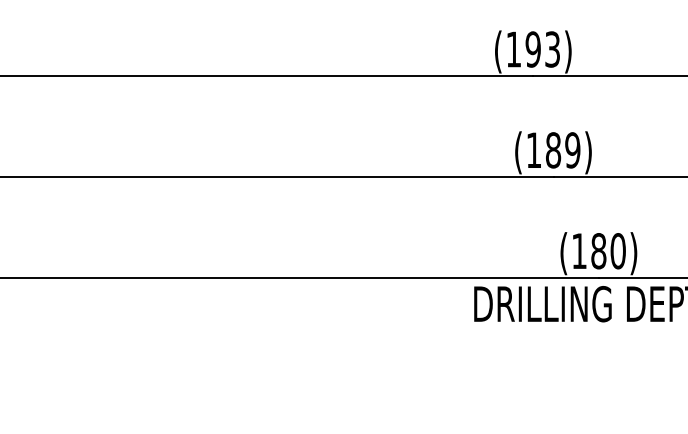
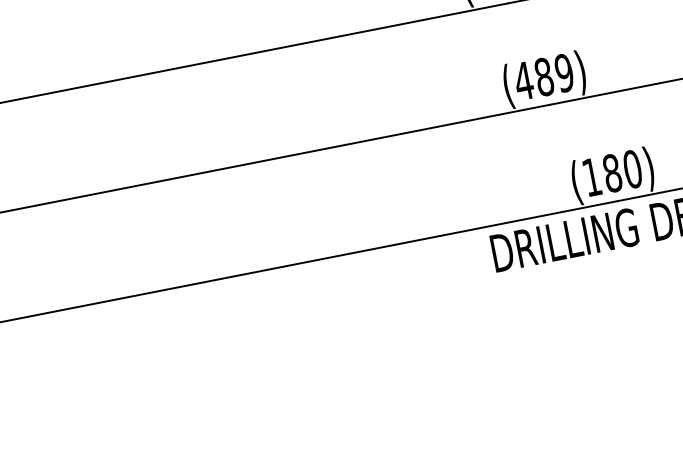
text: (534, 149) -> (524, 80), (189) -> (489)

